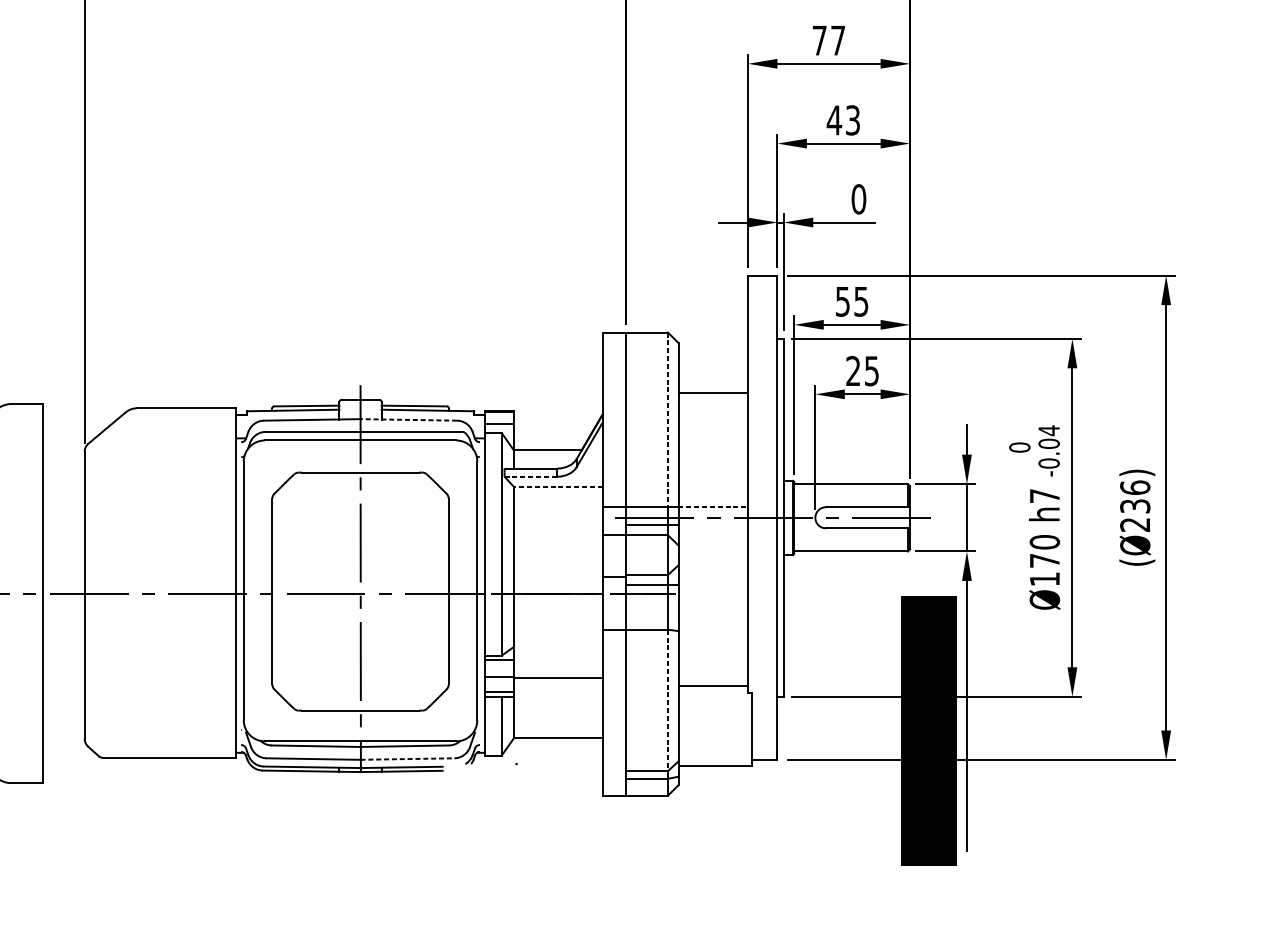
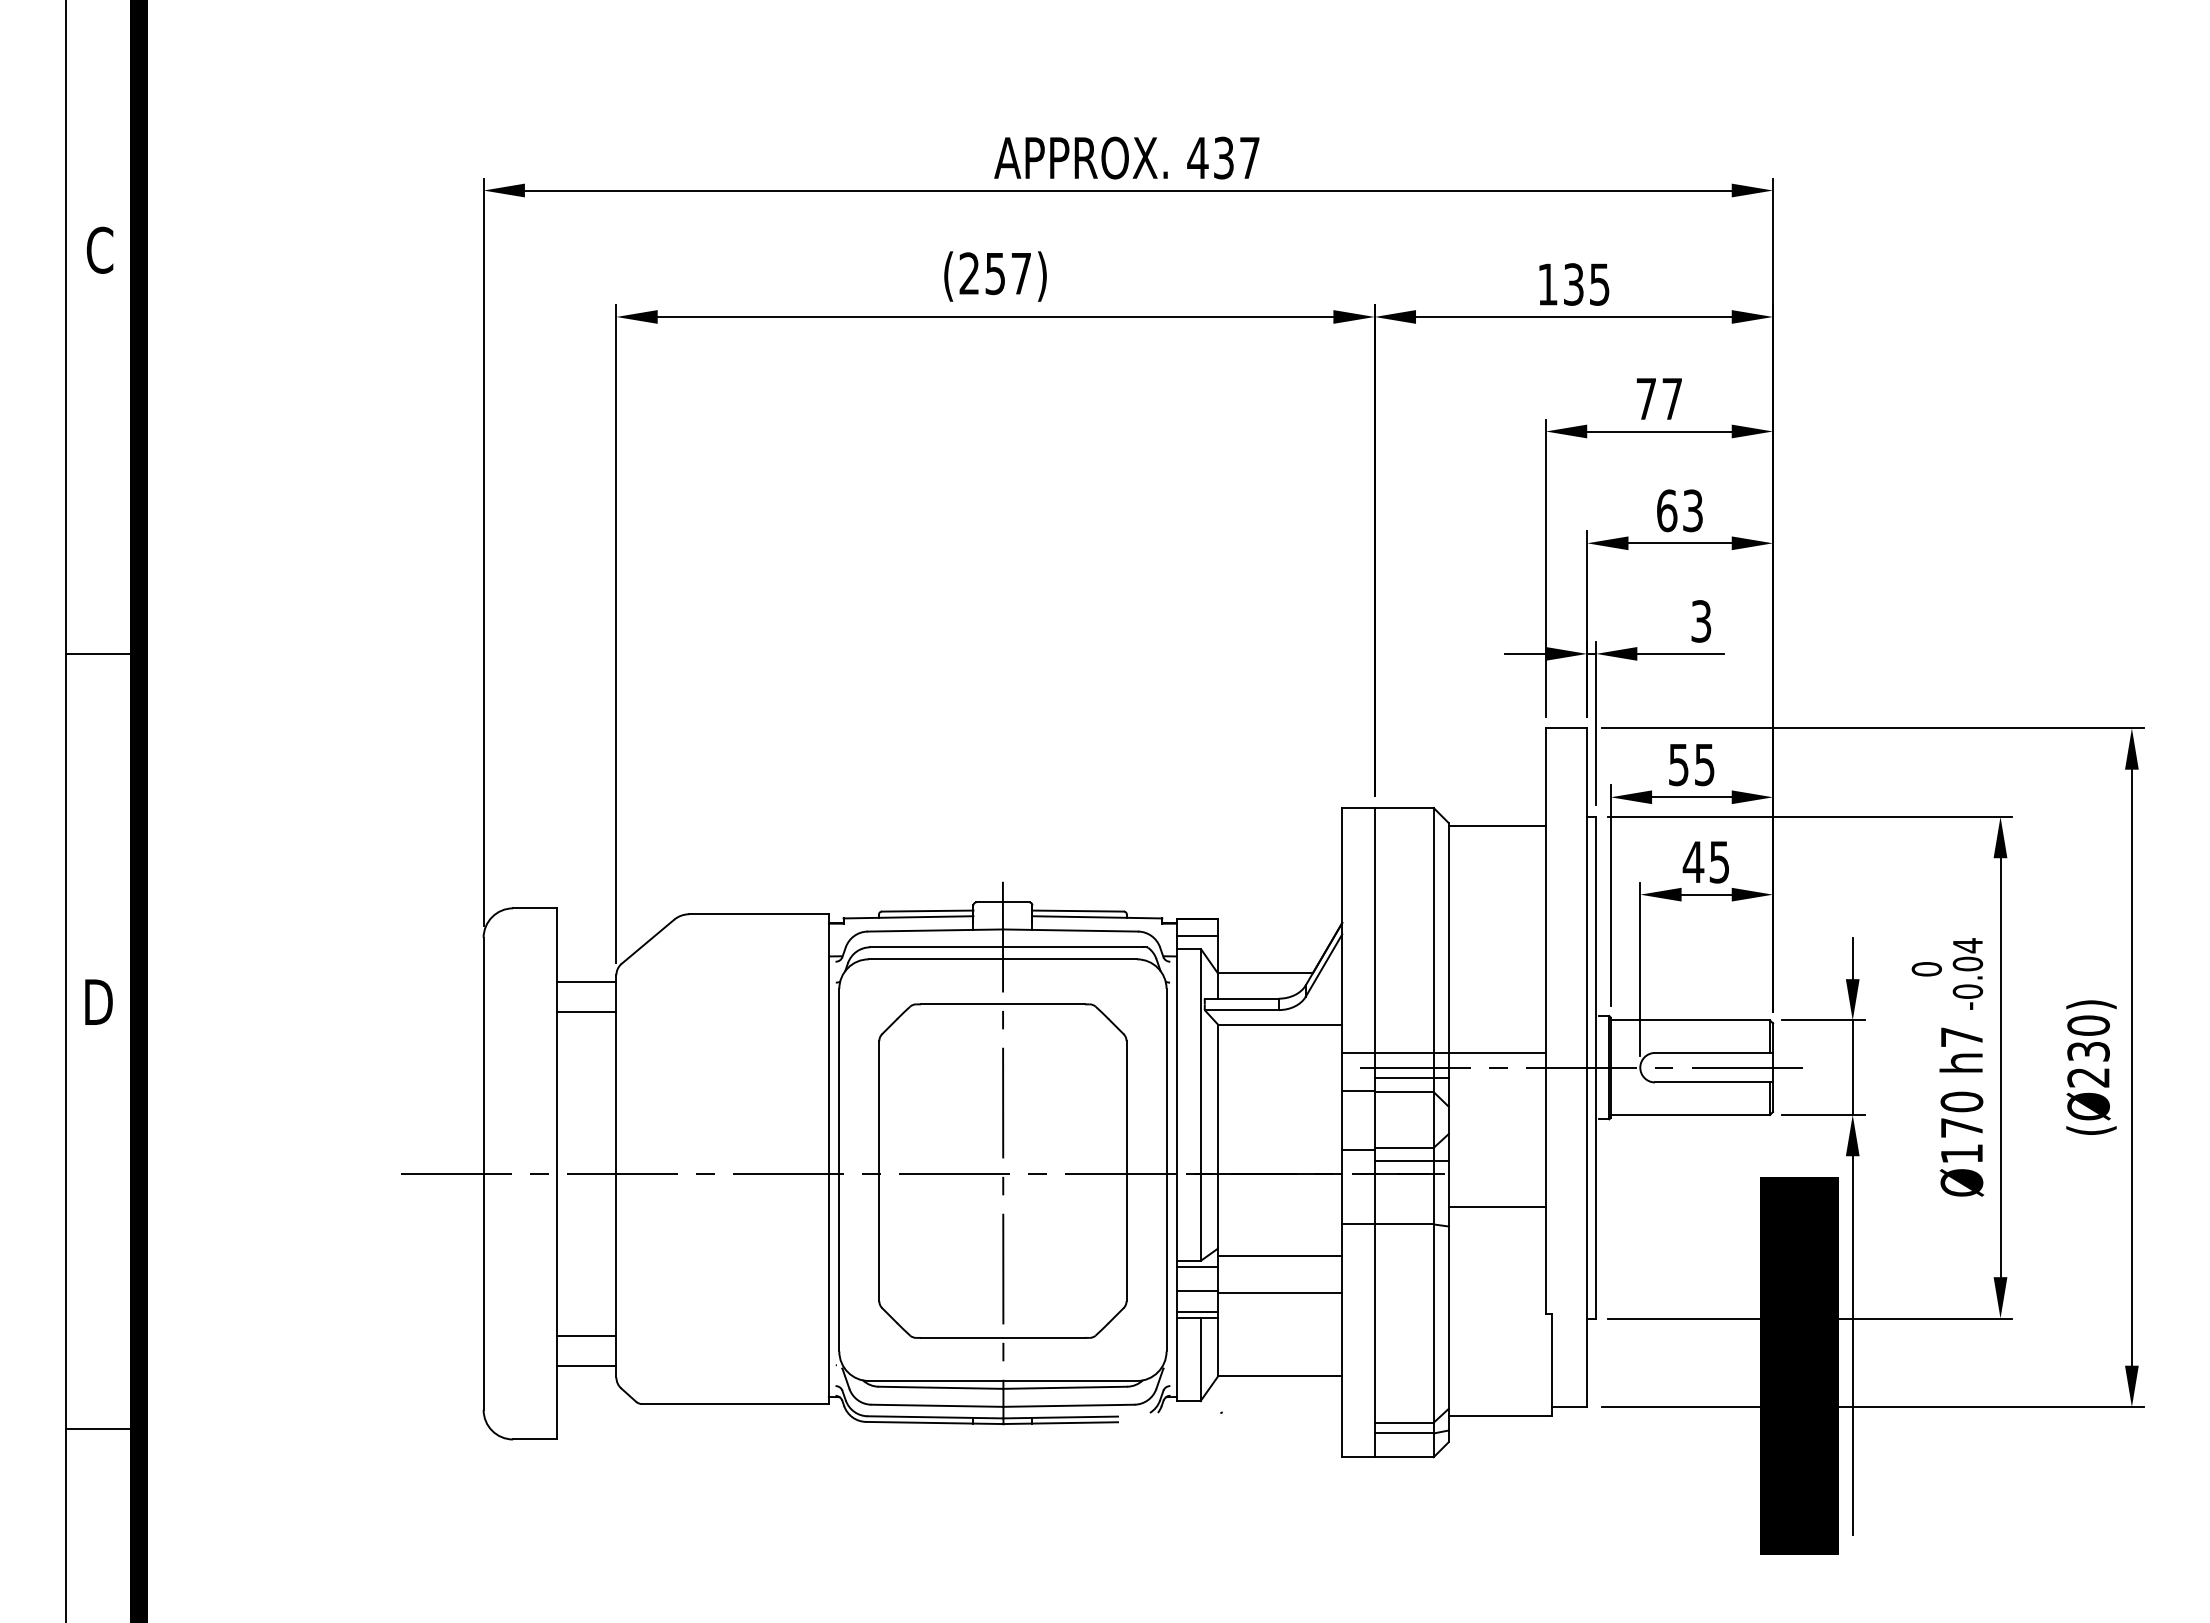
text: (834, 120) -> (1666, 510), 43 -> 63
text: (859, 199) -> (1701, 621), 0 -> 3
text: (853, 370) -> (1693, 861), 25 -> 45
line: (712, 392) -> (1496, 825), moved
line: (408, 419) -> (1070, 930), dashed -> solid
line: (667, 419) -> (1433, 930), dashed -> solid
line: (63, 457) -> (586, 982), added
line: (531, 476) -> (1242, 1010), dashed -> solid
line: (63, 477) -> (586, 1011), added
line: (558, 486) -> (1280, 1024), dashed -> solid
text: (1135, 487) -> (2088, 1025), (Ø236) -> (Ø230)
line: (713, 506) -> (1497, 1052), dashed -> solid
line: (558, 652) -> (1280, 1256), added
line: (712, 686) -> (1496, 1207), moved
line: (667, 701) -> (1433, 1324), dashed -> solid
line: (63, 709) -> (586, 1336), added
line: (63, 730) -> (586, 1365), added
line: (407, 758) -> (1068, 1405), dashed -> solid

